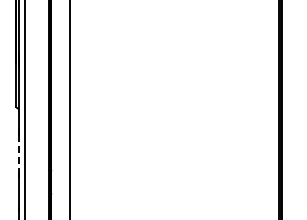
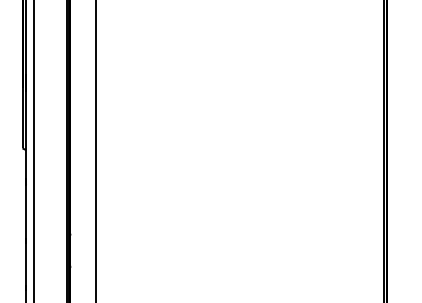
line: (19, 154) -> (26, 212), dashed -> solid

